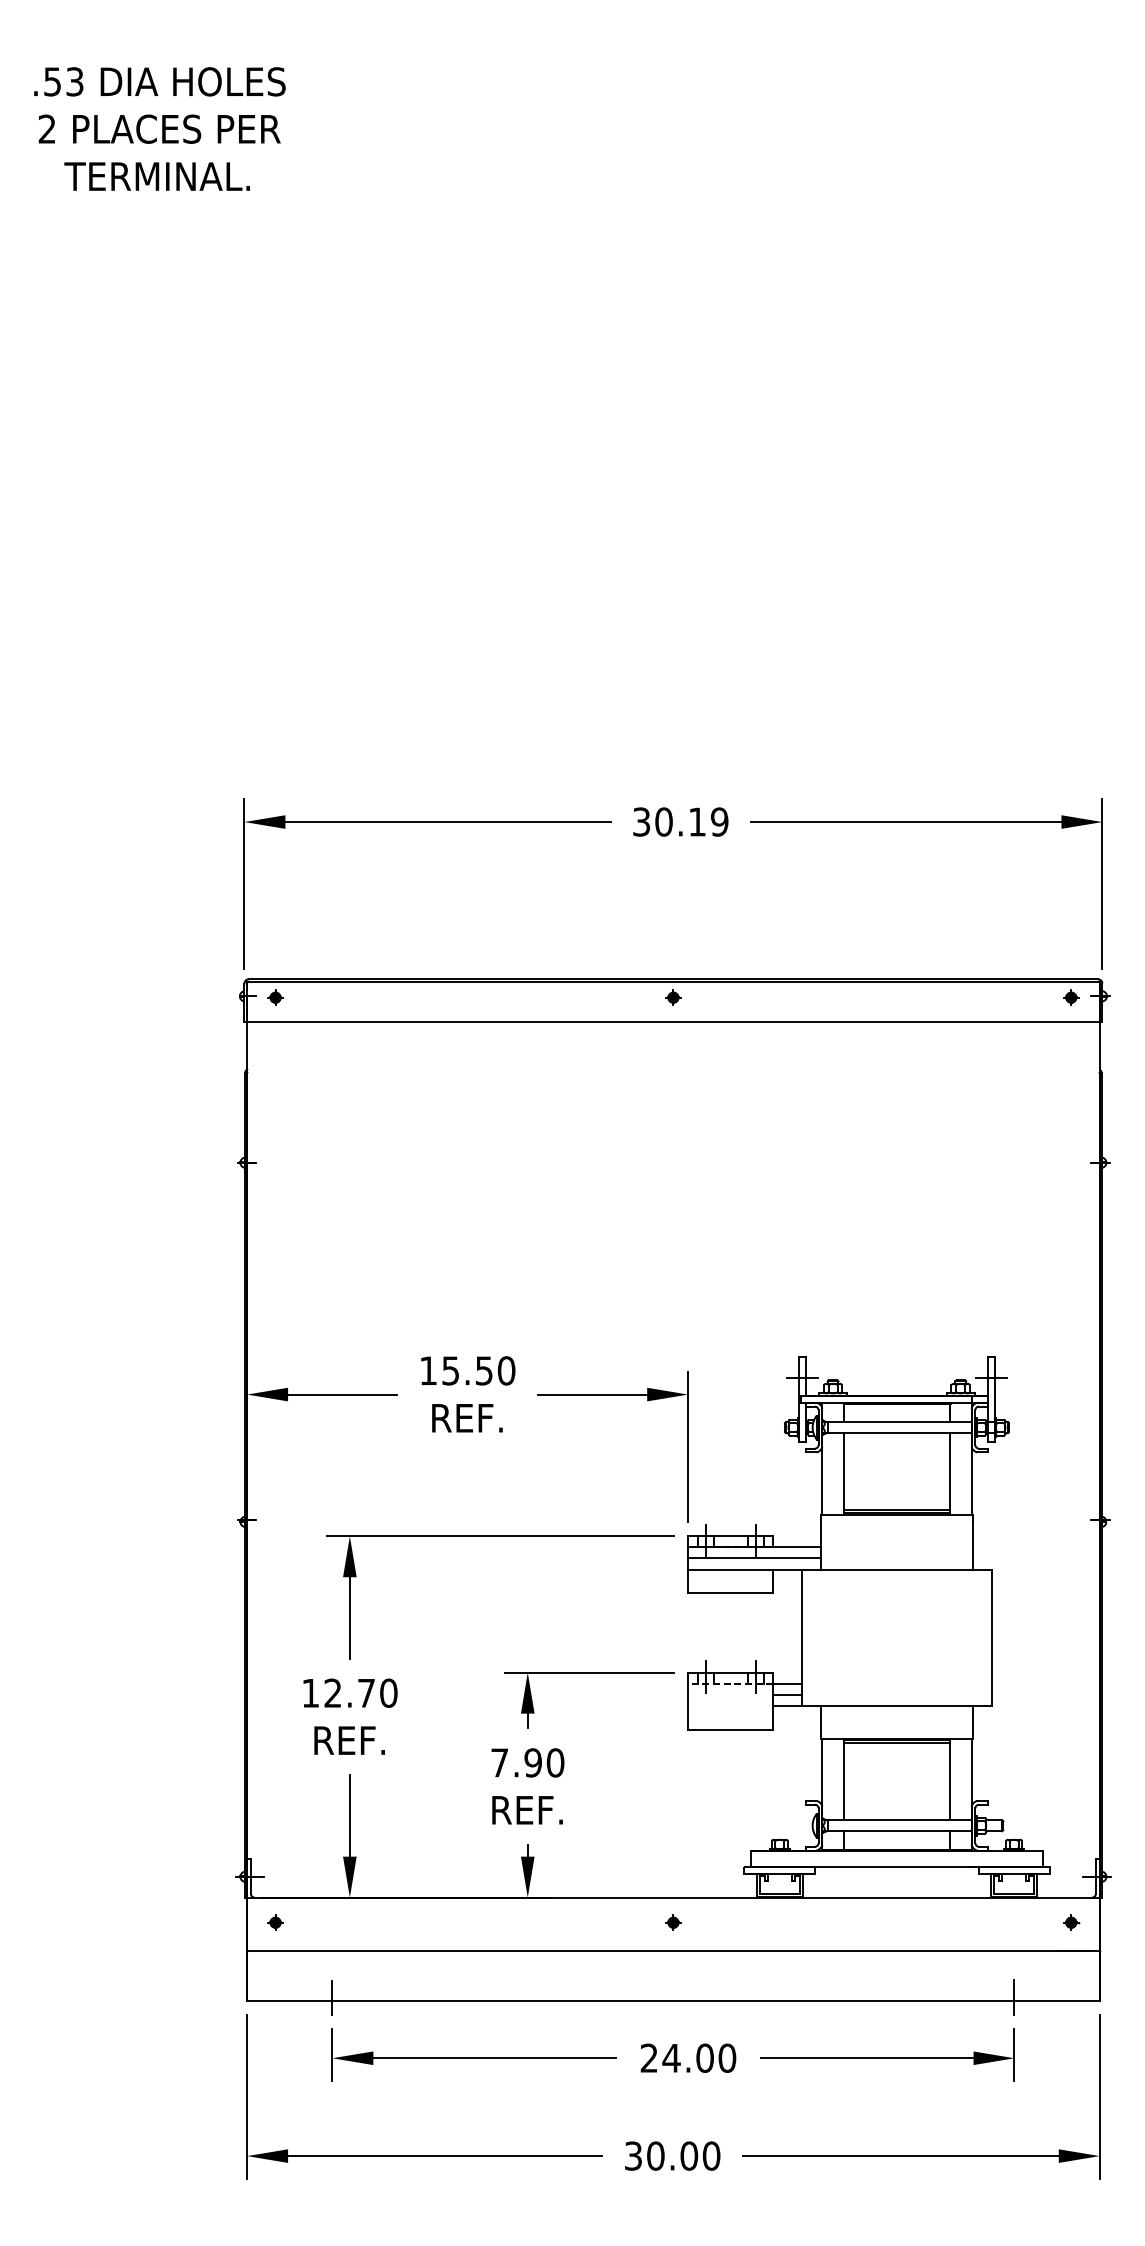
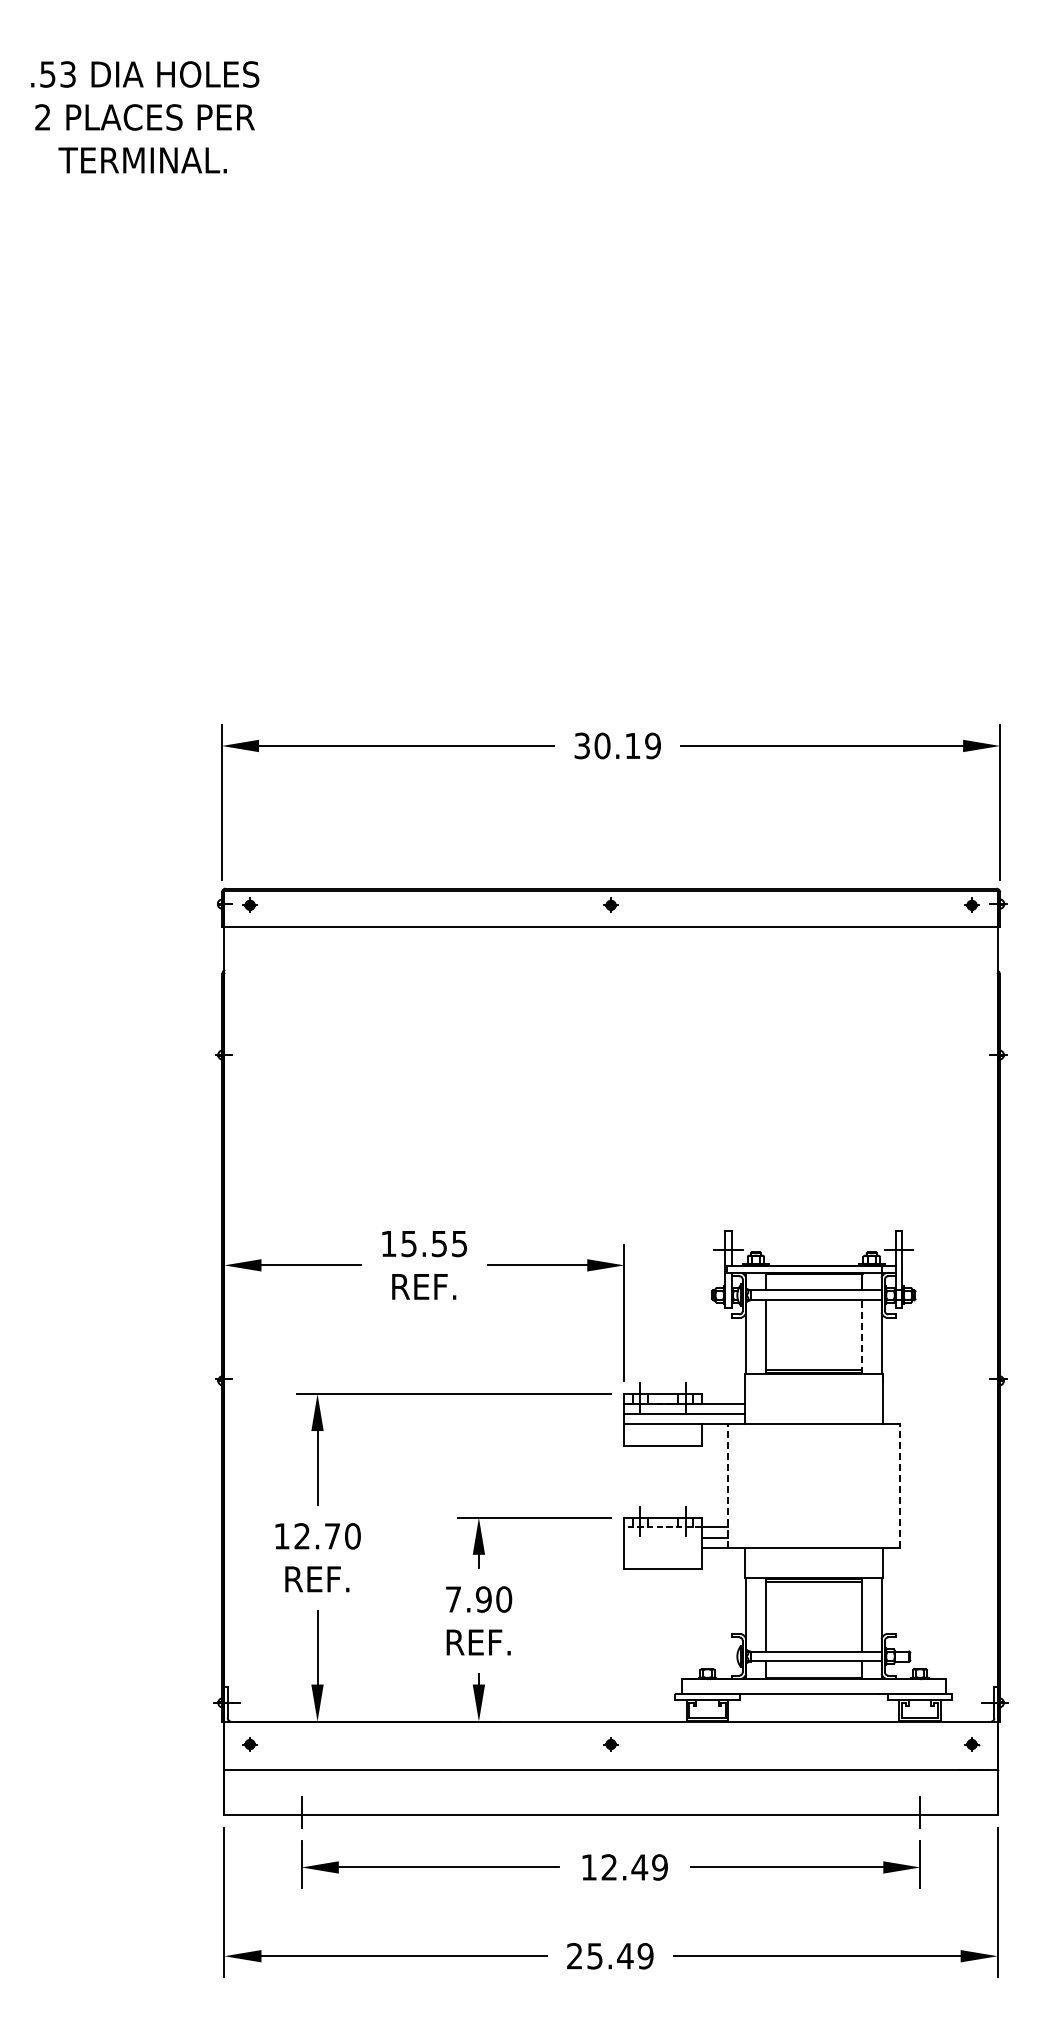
text: (506, 1370) -> (459, 1243), 15.50 -> 15.55
line: (950, 1472) -> (862, 1336), solid -> dashed
line: (801, 1638) -> (727, 1486), solid -> dashed
line: (992, 1638) -> (900, 1486), solid -> dashed
text: (688, 2058) -> (624, 1867), 24.00 -> 12.49
text: (672, 2156) -> (610, 1956), 30.00 -> 25.49

